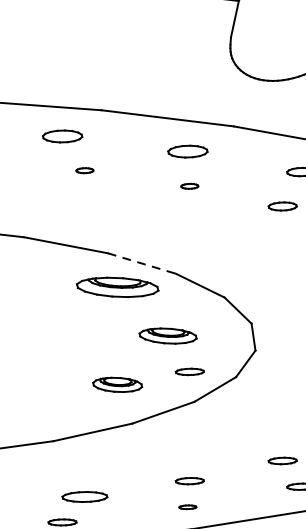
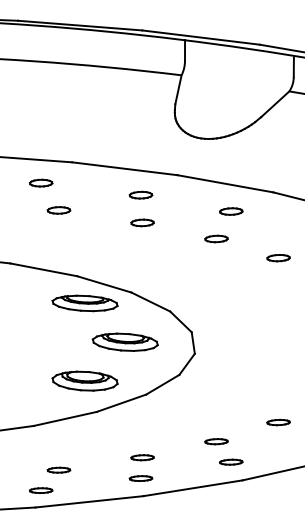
part: (61, 135) -> (40, 182), size x0.71
part: (187, 150) -> (140, 194), size x0.71
part: (84, 170) -> (58, 210), size x1.67
part: (189, 185) -> (142, 222), size x1.67
line: (142, 263) -> (104, 284), dashed -> solid
part: (167, 335) -> (124, 341), size x1.43
part: (189, 371) -> (142, 370), removed
part: (116, 384) -> (84, 380), size x1.67
part: (84, 495) -> (58, 469), size x0.62
part: (187, 507) -> (140, 478), size x1.67

